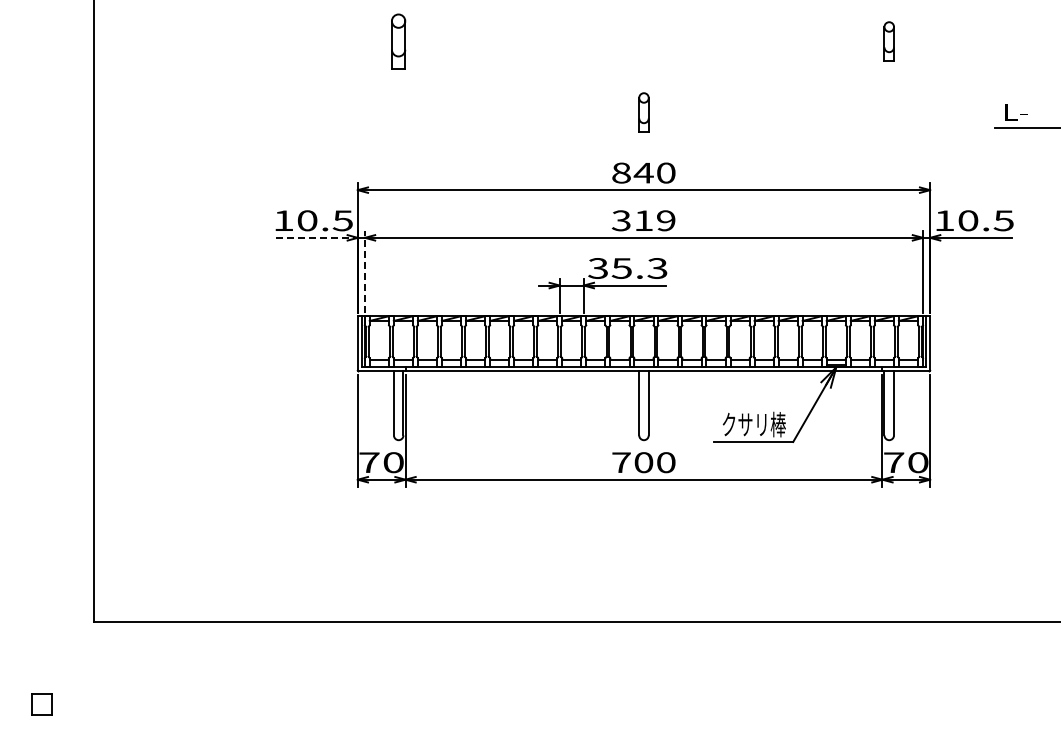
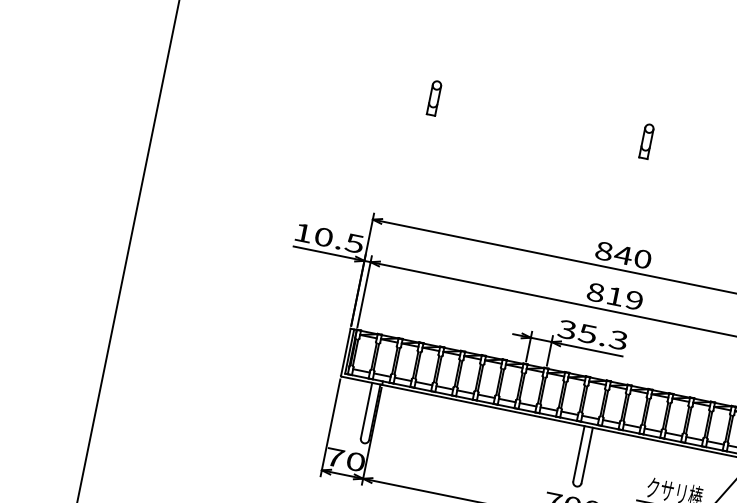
part: (398, 41) -> (434, 98), size x0.71
part: (643, 112) -> (646, 141), moved
text: (620, 220) -> (594, 292), 319 -> 819
line: (316, 237) -> (328, 253), dashed -> solid
line: (364, 271) -> (364, 291), dashed -> solid

